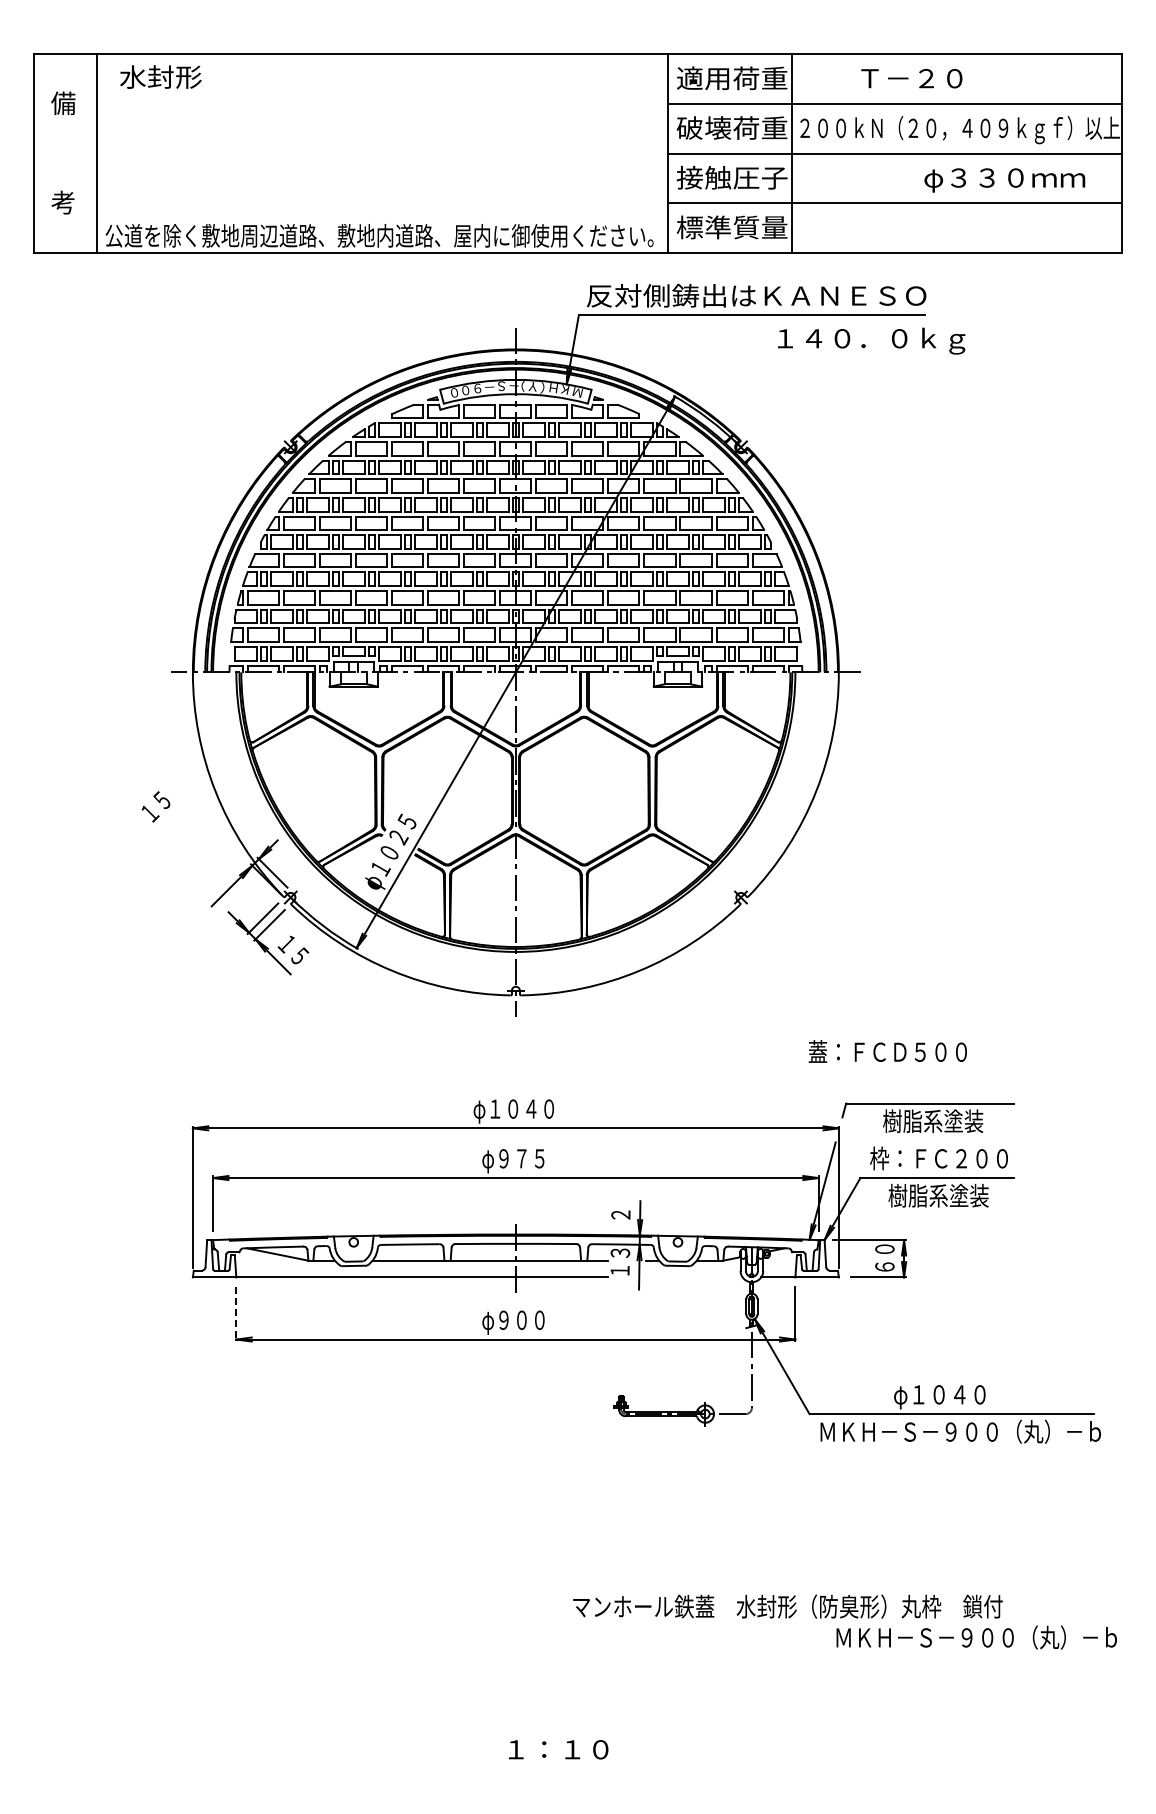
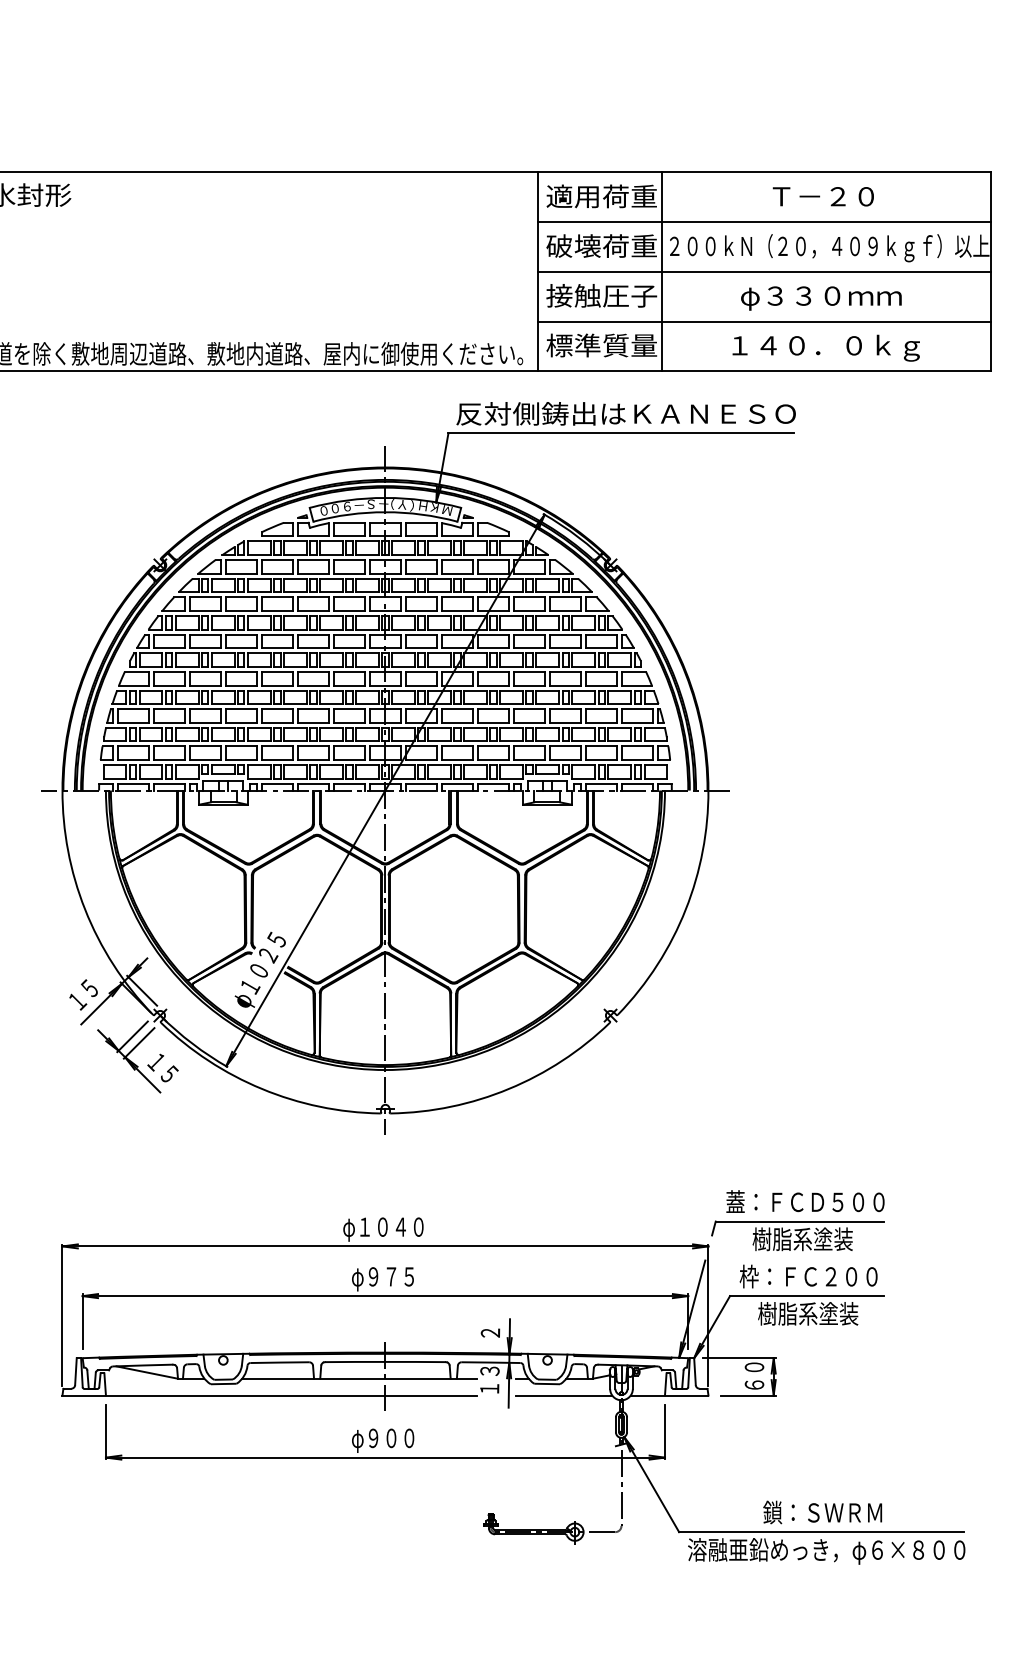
text: (911, 78) -> (823, 196), moved
text: (1004, 180) -> (821, 298), moved
text: (871, 340) -> (826, 347), moved
text: (155, 806) -> (83, 994), moved
text: (887, 1051) -> (805, 1201), moved
line: (694, 1277) -> (564, 1395), added
line: (236, 1314) -> (106, 1432), dashed -> solid
text: (952, 1395) -> (822, 1513), φ１０４０ -> 鎖：ＳＷＲＭ
text: (959, 1432) -> (829, 1550), ＭＫＨ－Ｓ－９００（丸）－ｂ -> 溶融亜鉛めっき，φ６×８００

